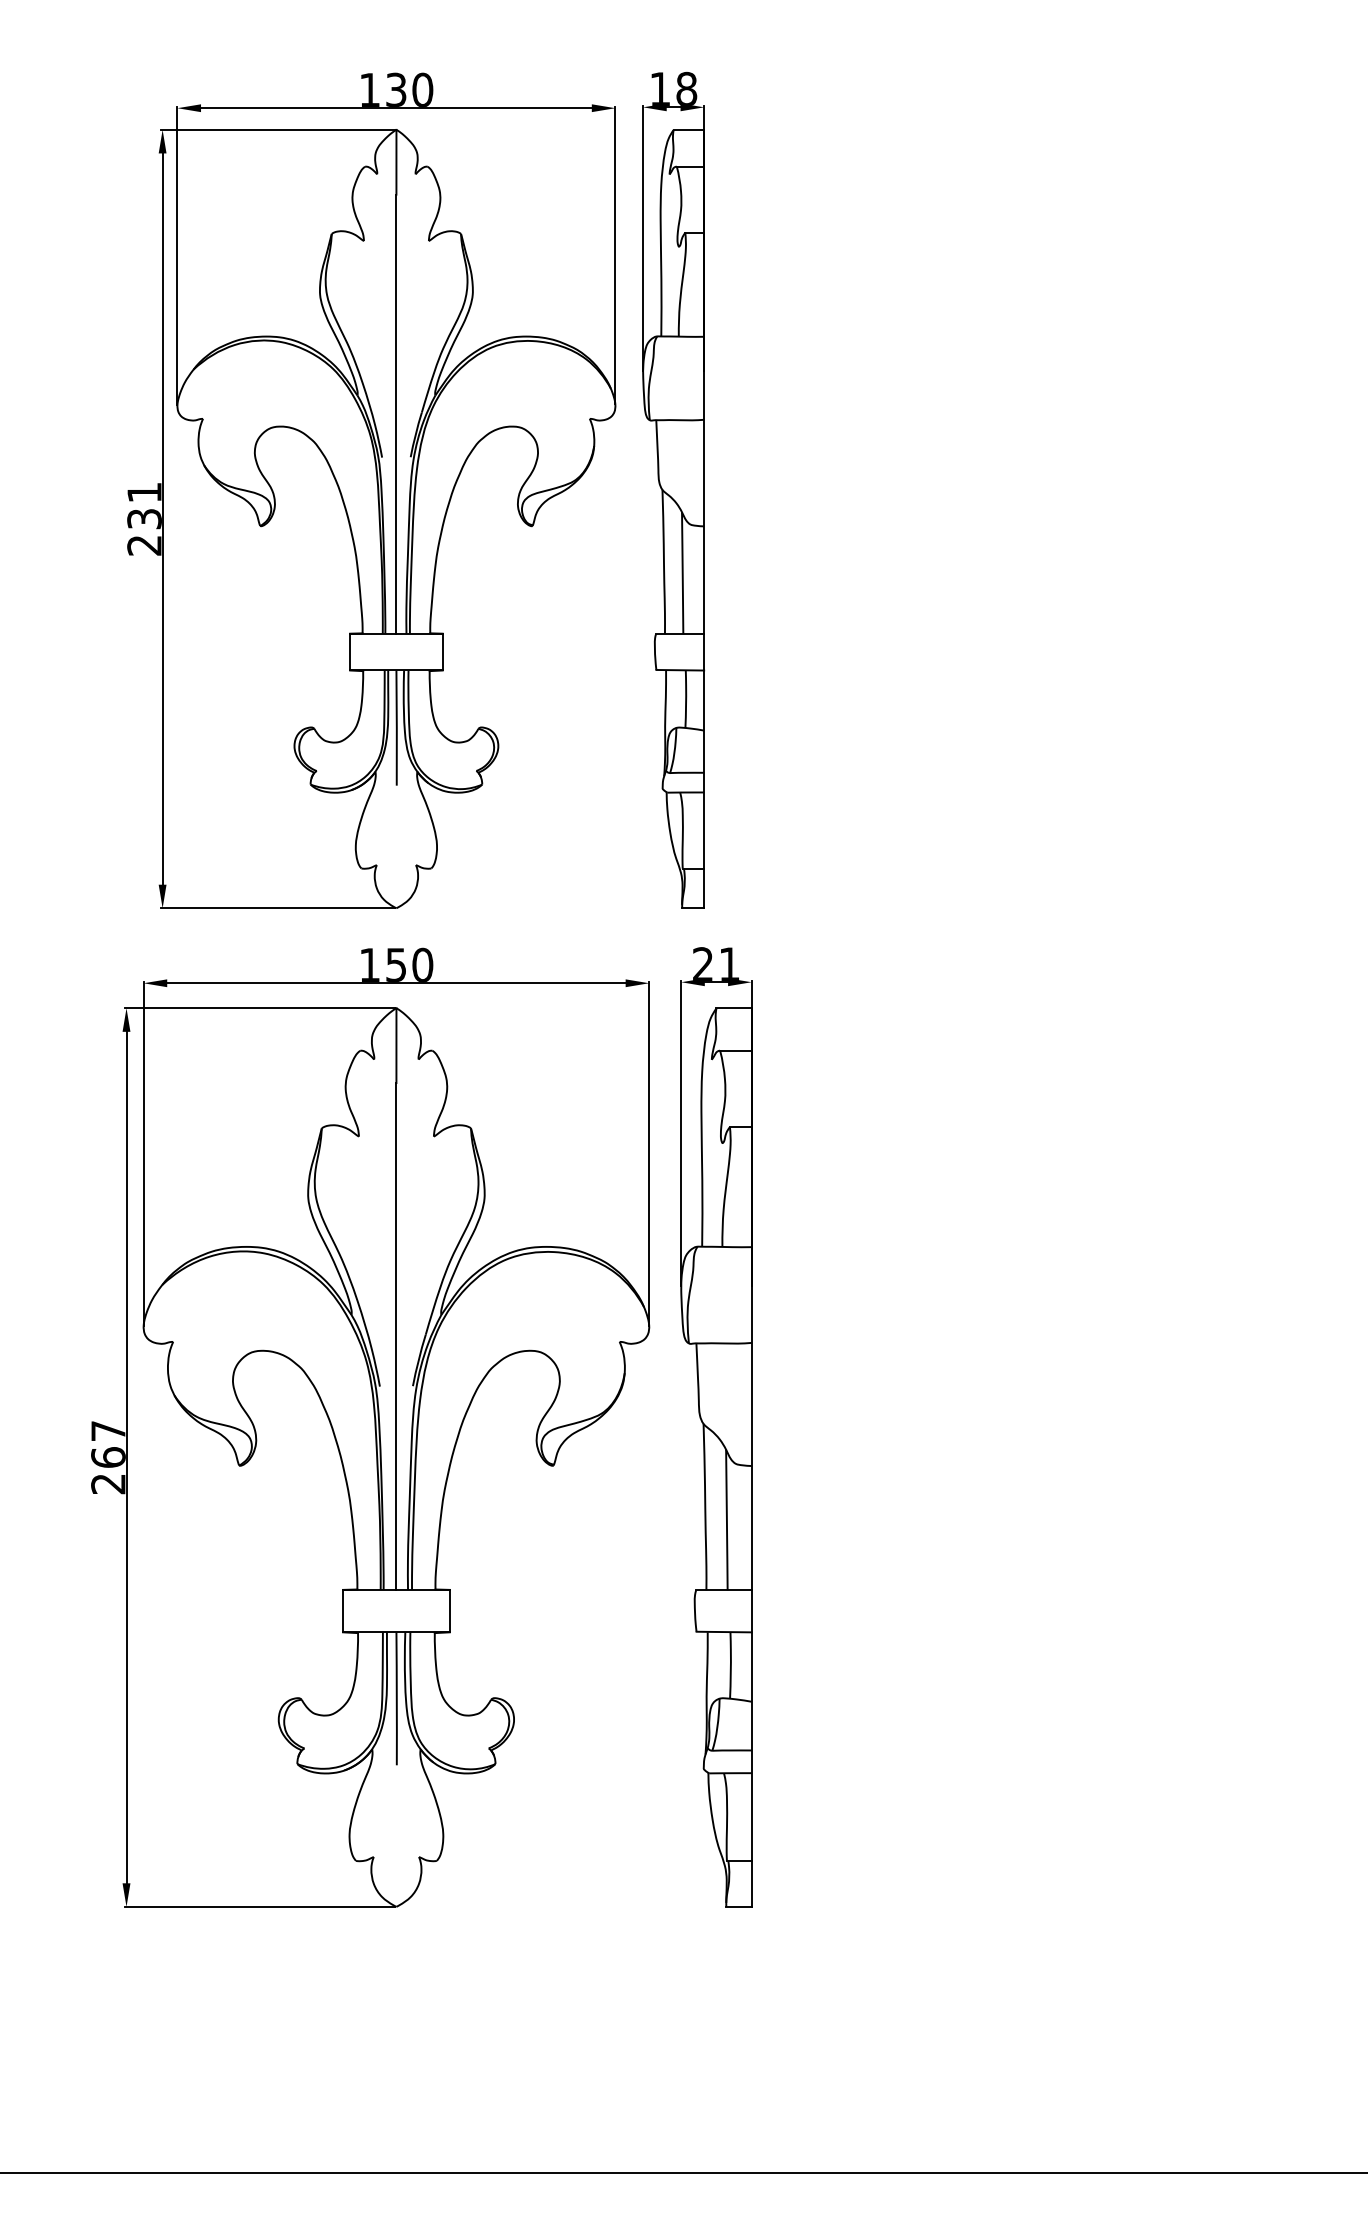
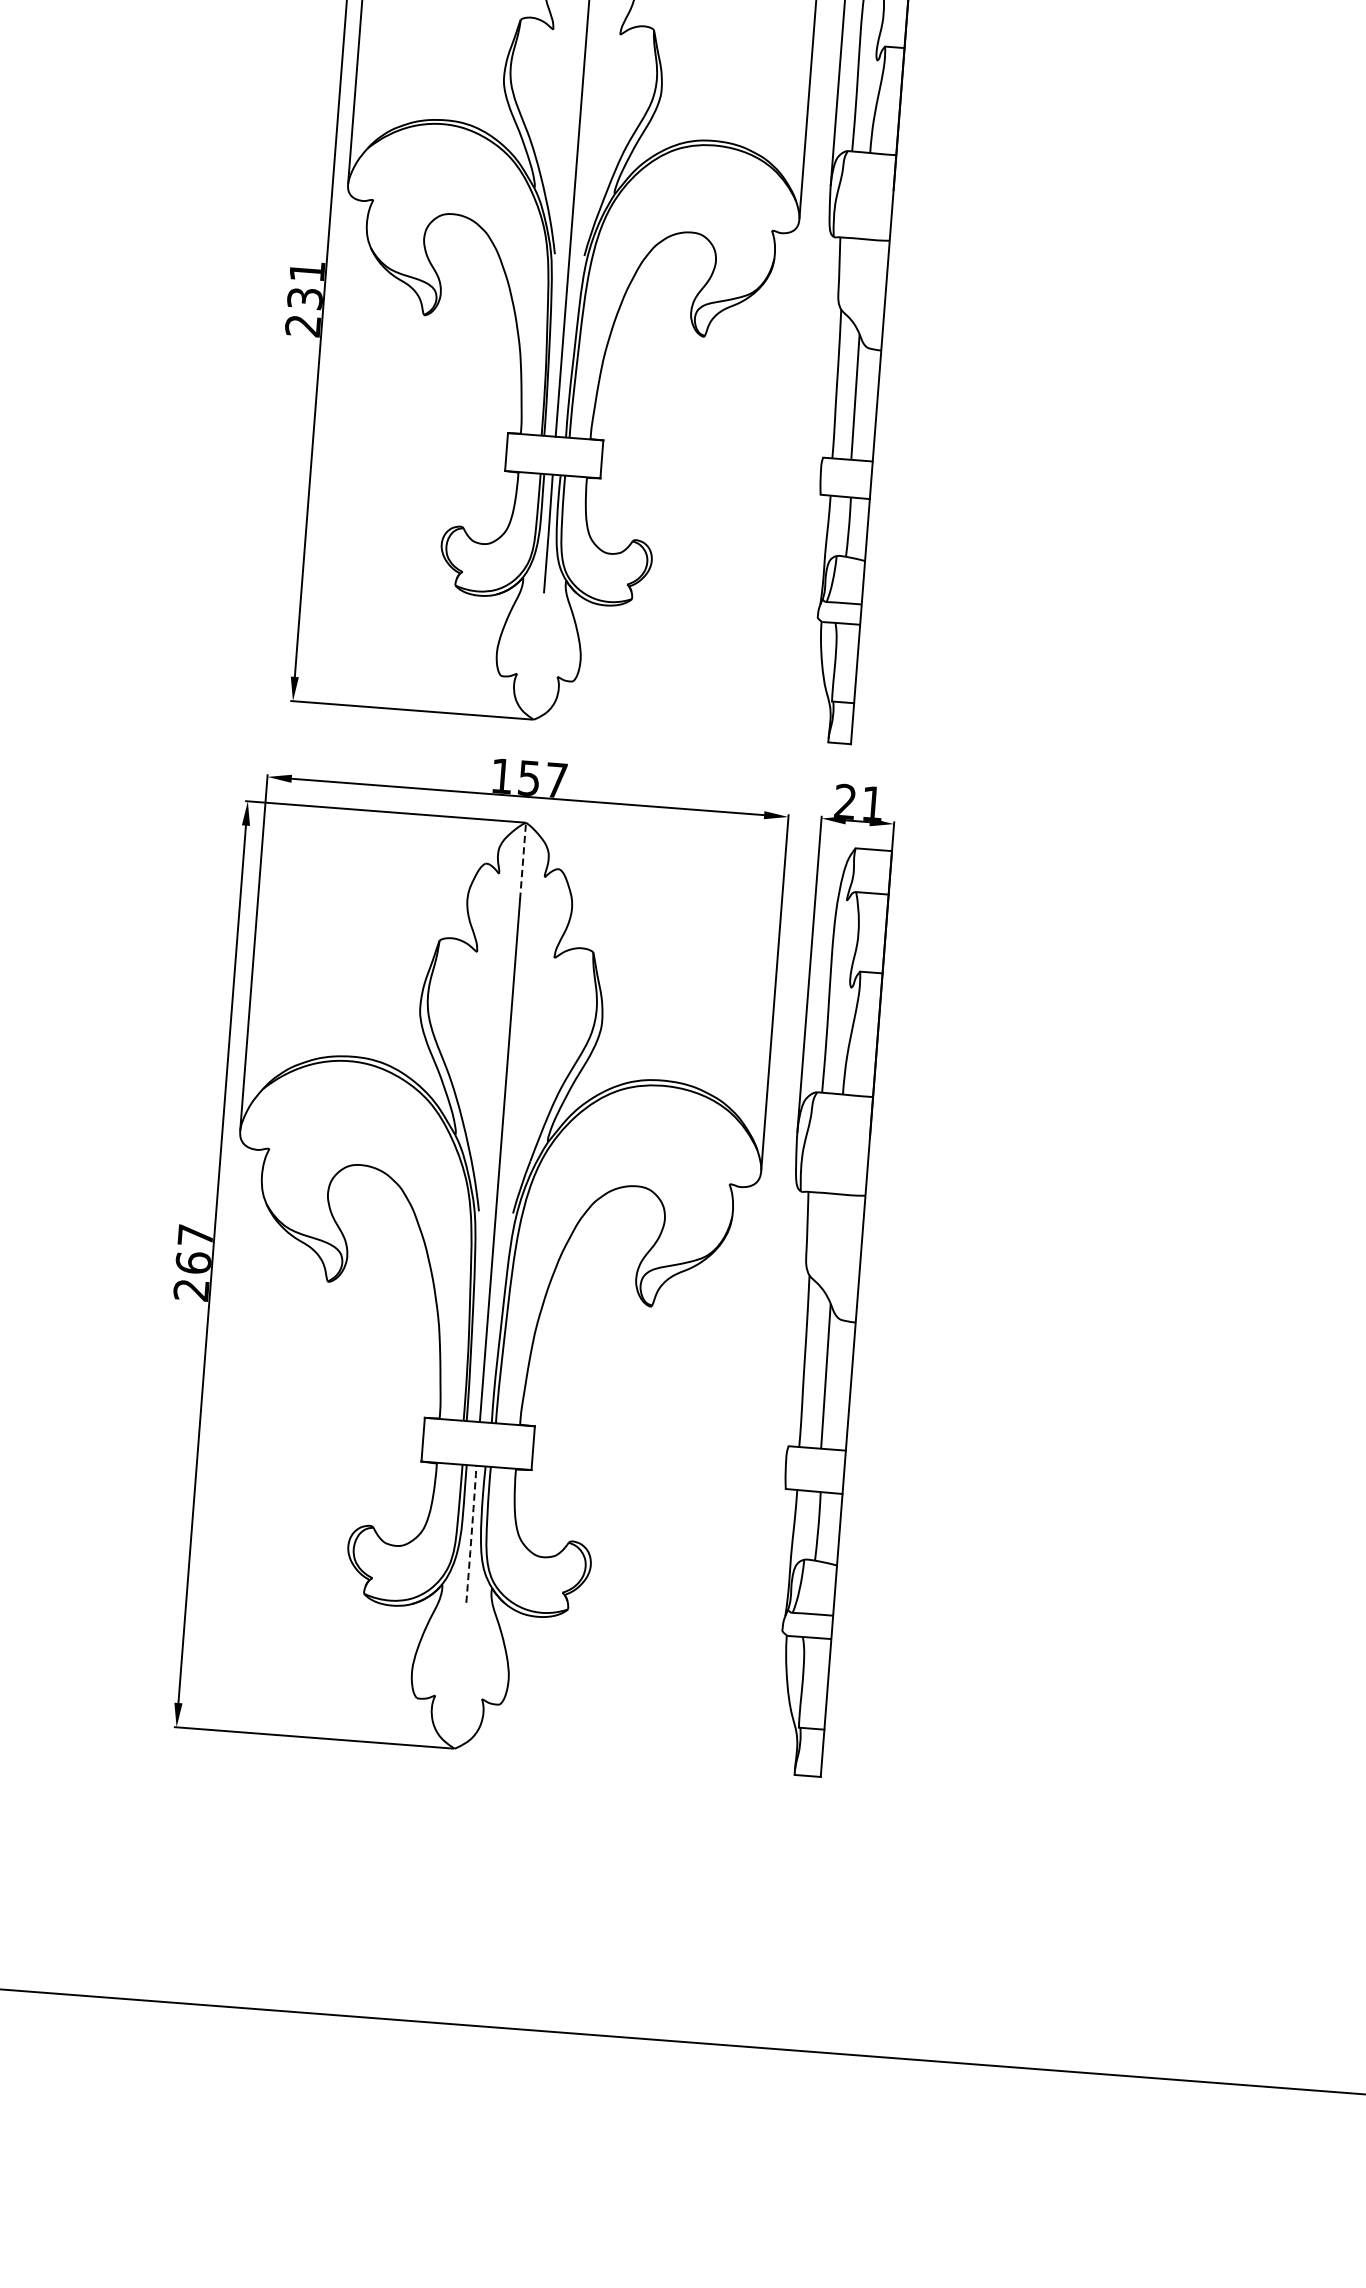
text: (422, 964) -> (556, 779), 150 -> 157
line: (396, 1045) -> (523, 861), solid -> dashed
arc: (396, 1698) -> (471, 1533), solid -> dashed

